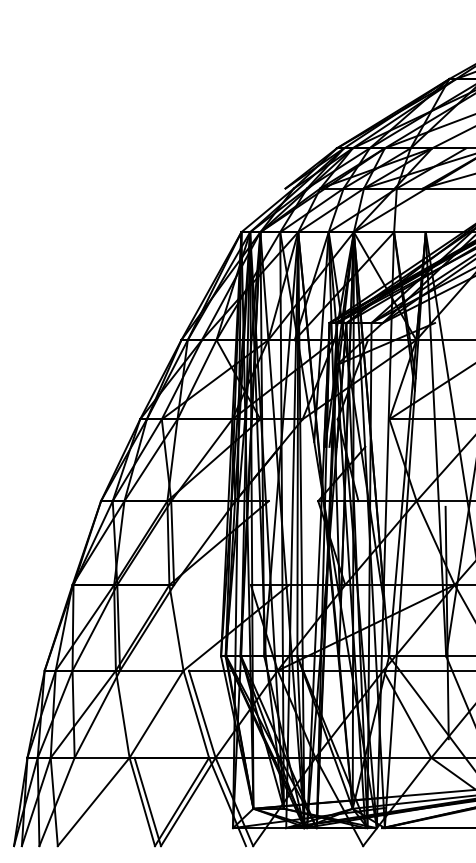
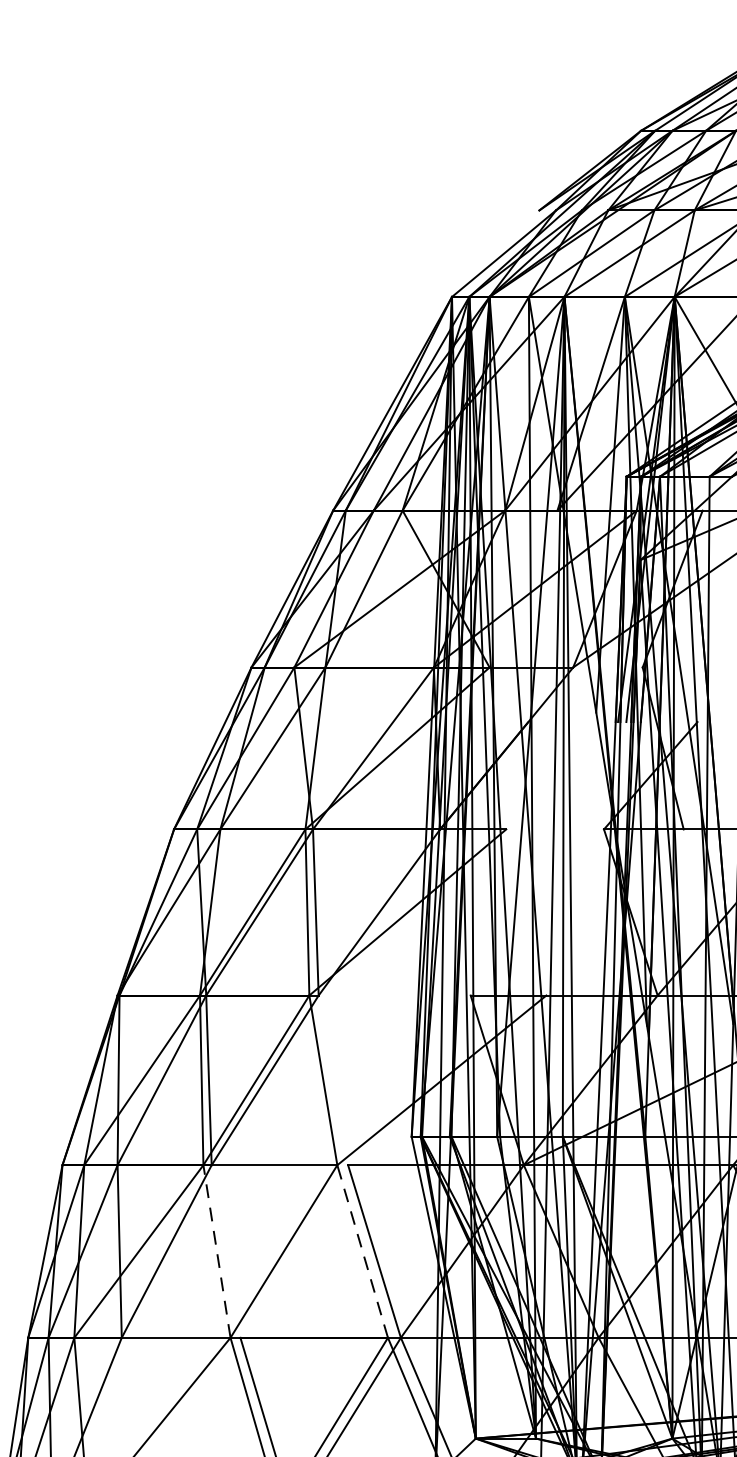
line: (122, 713) -> (216, 1249), solid -> dashed
line: (196, 713) -> (363, 1249), solid -> dashed

